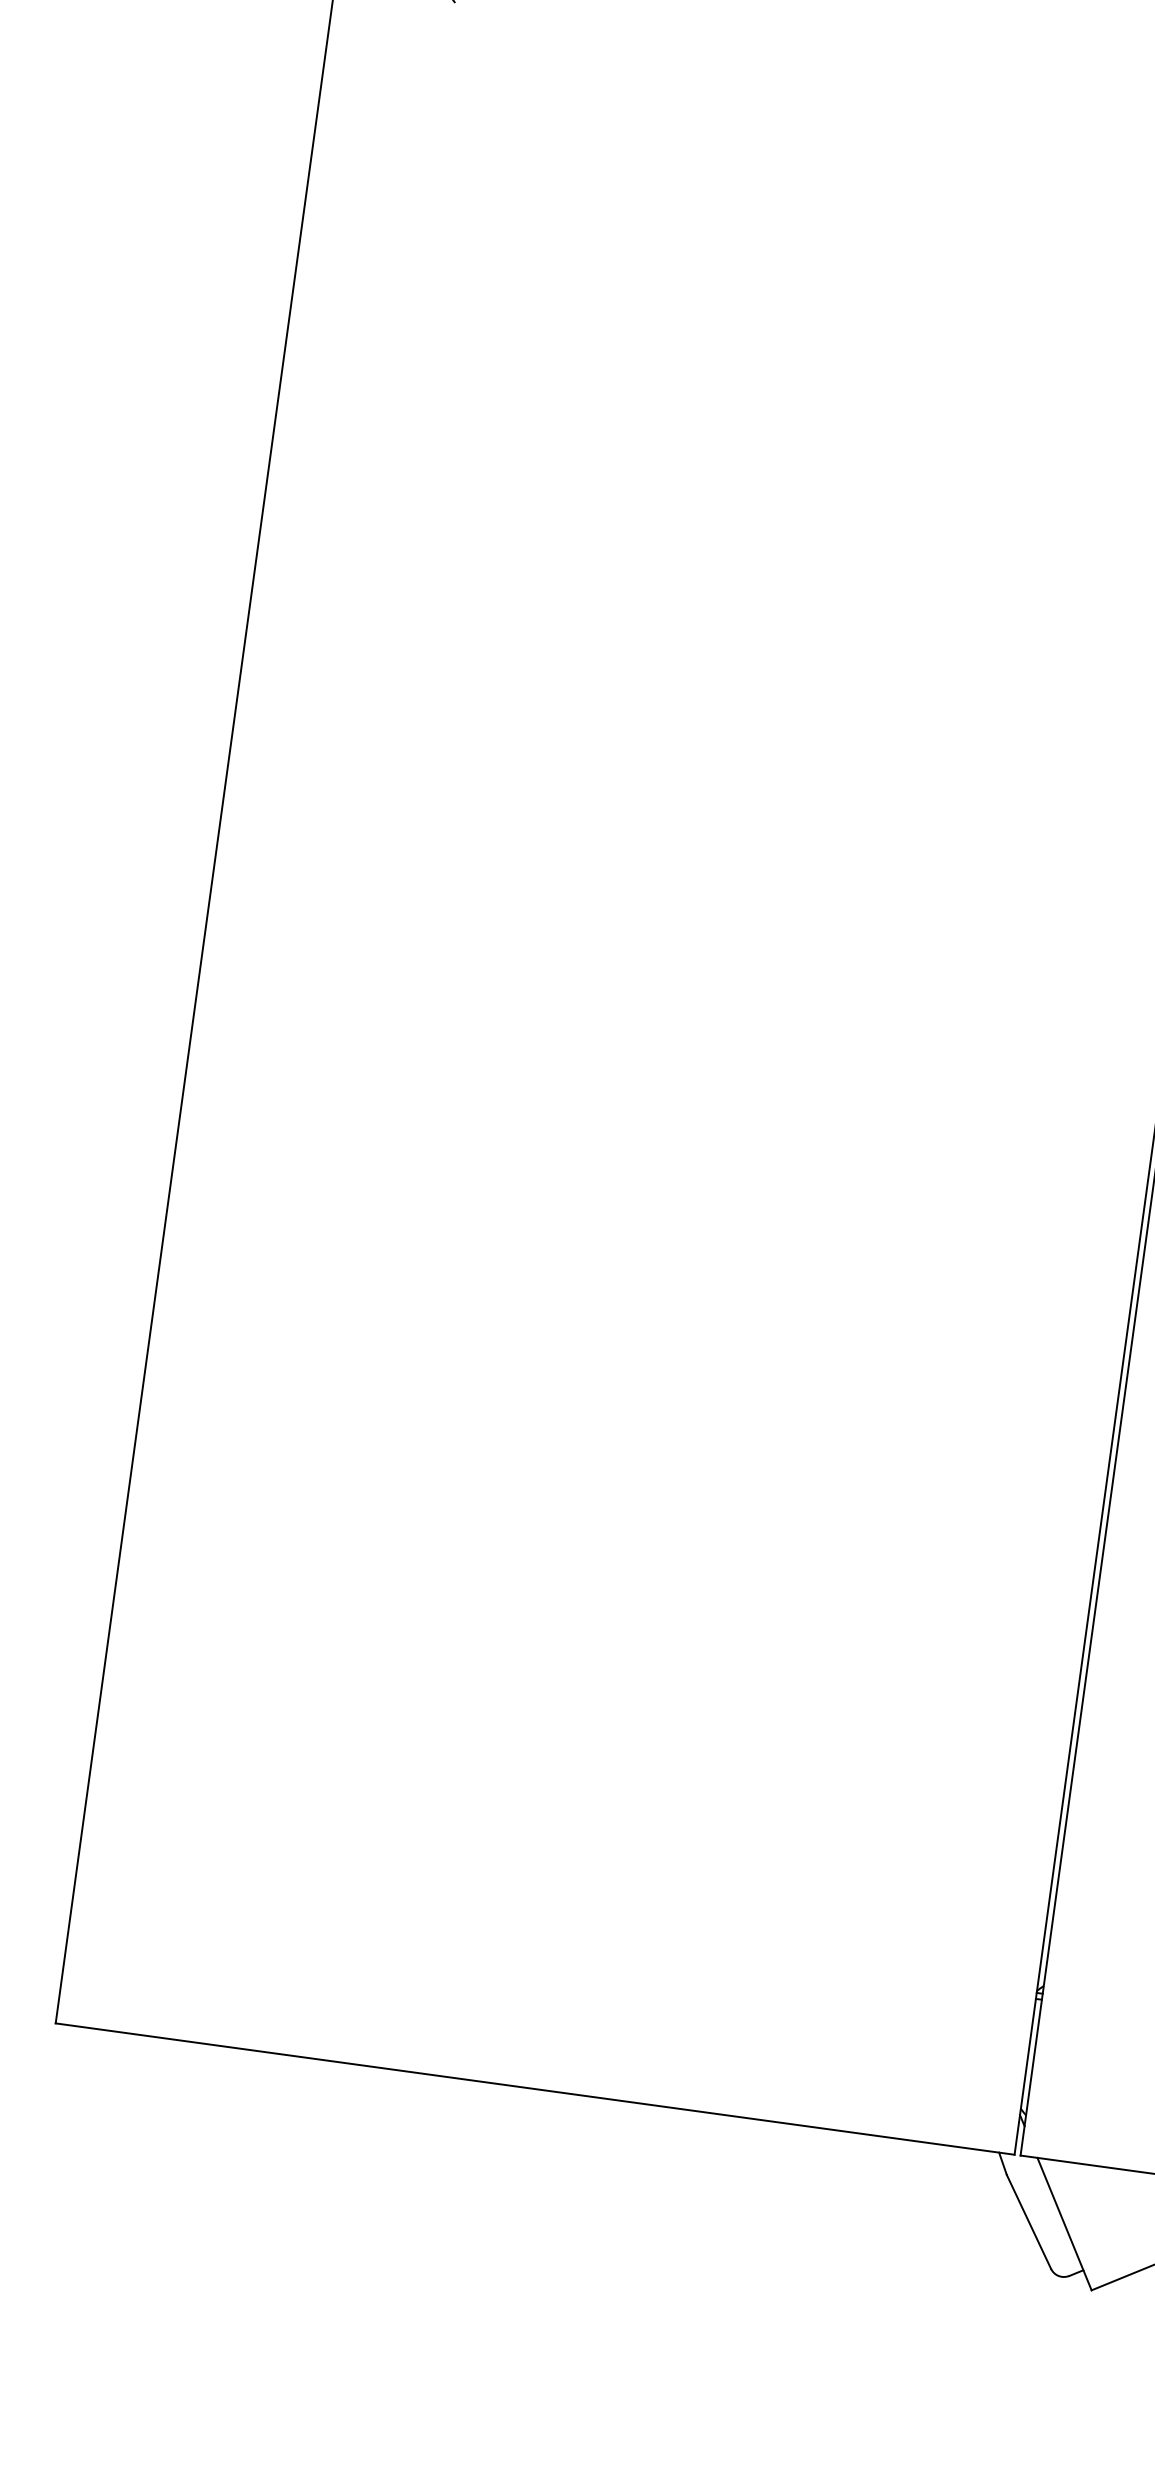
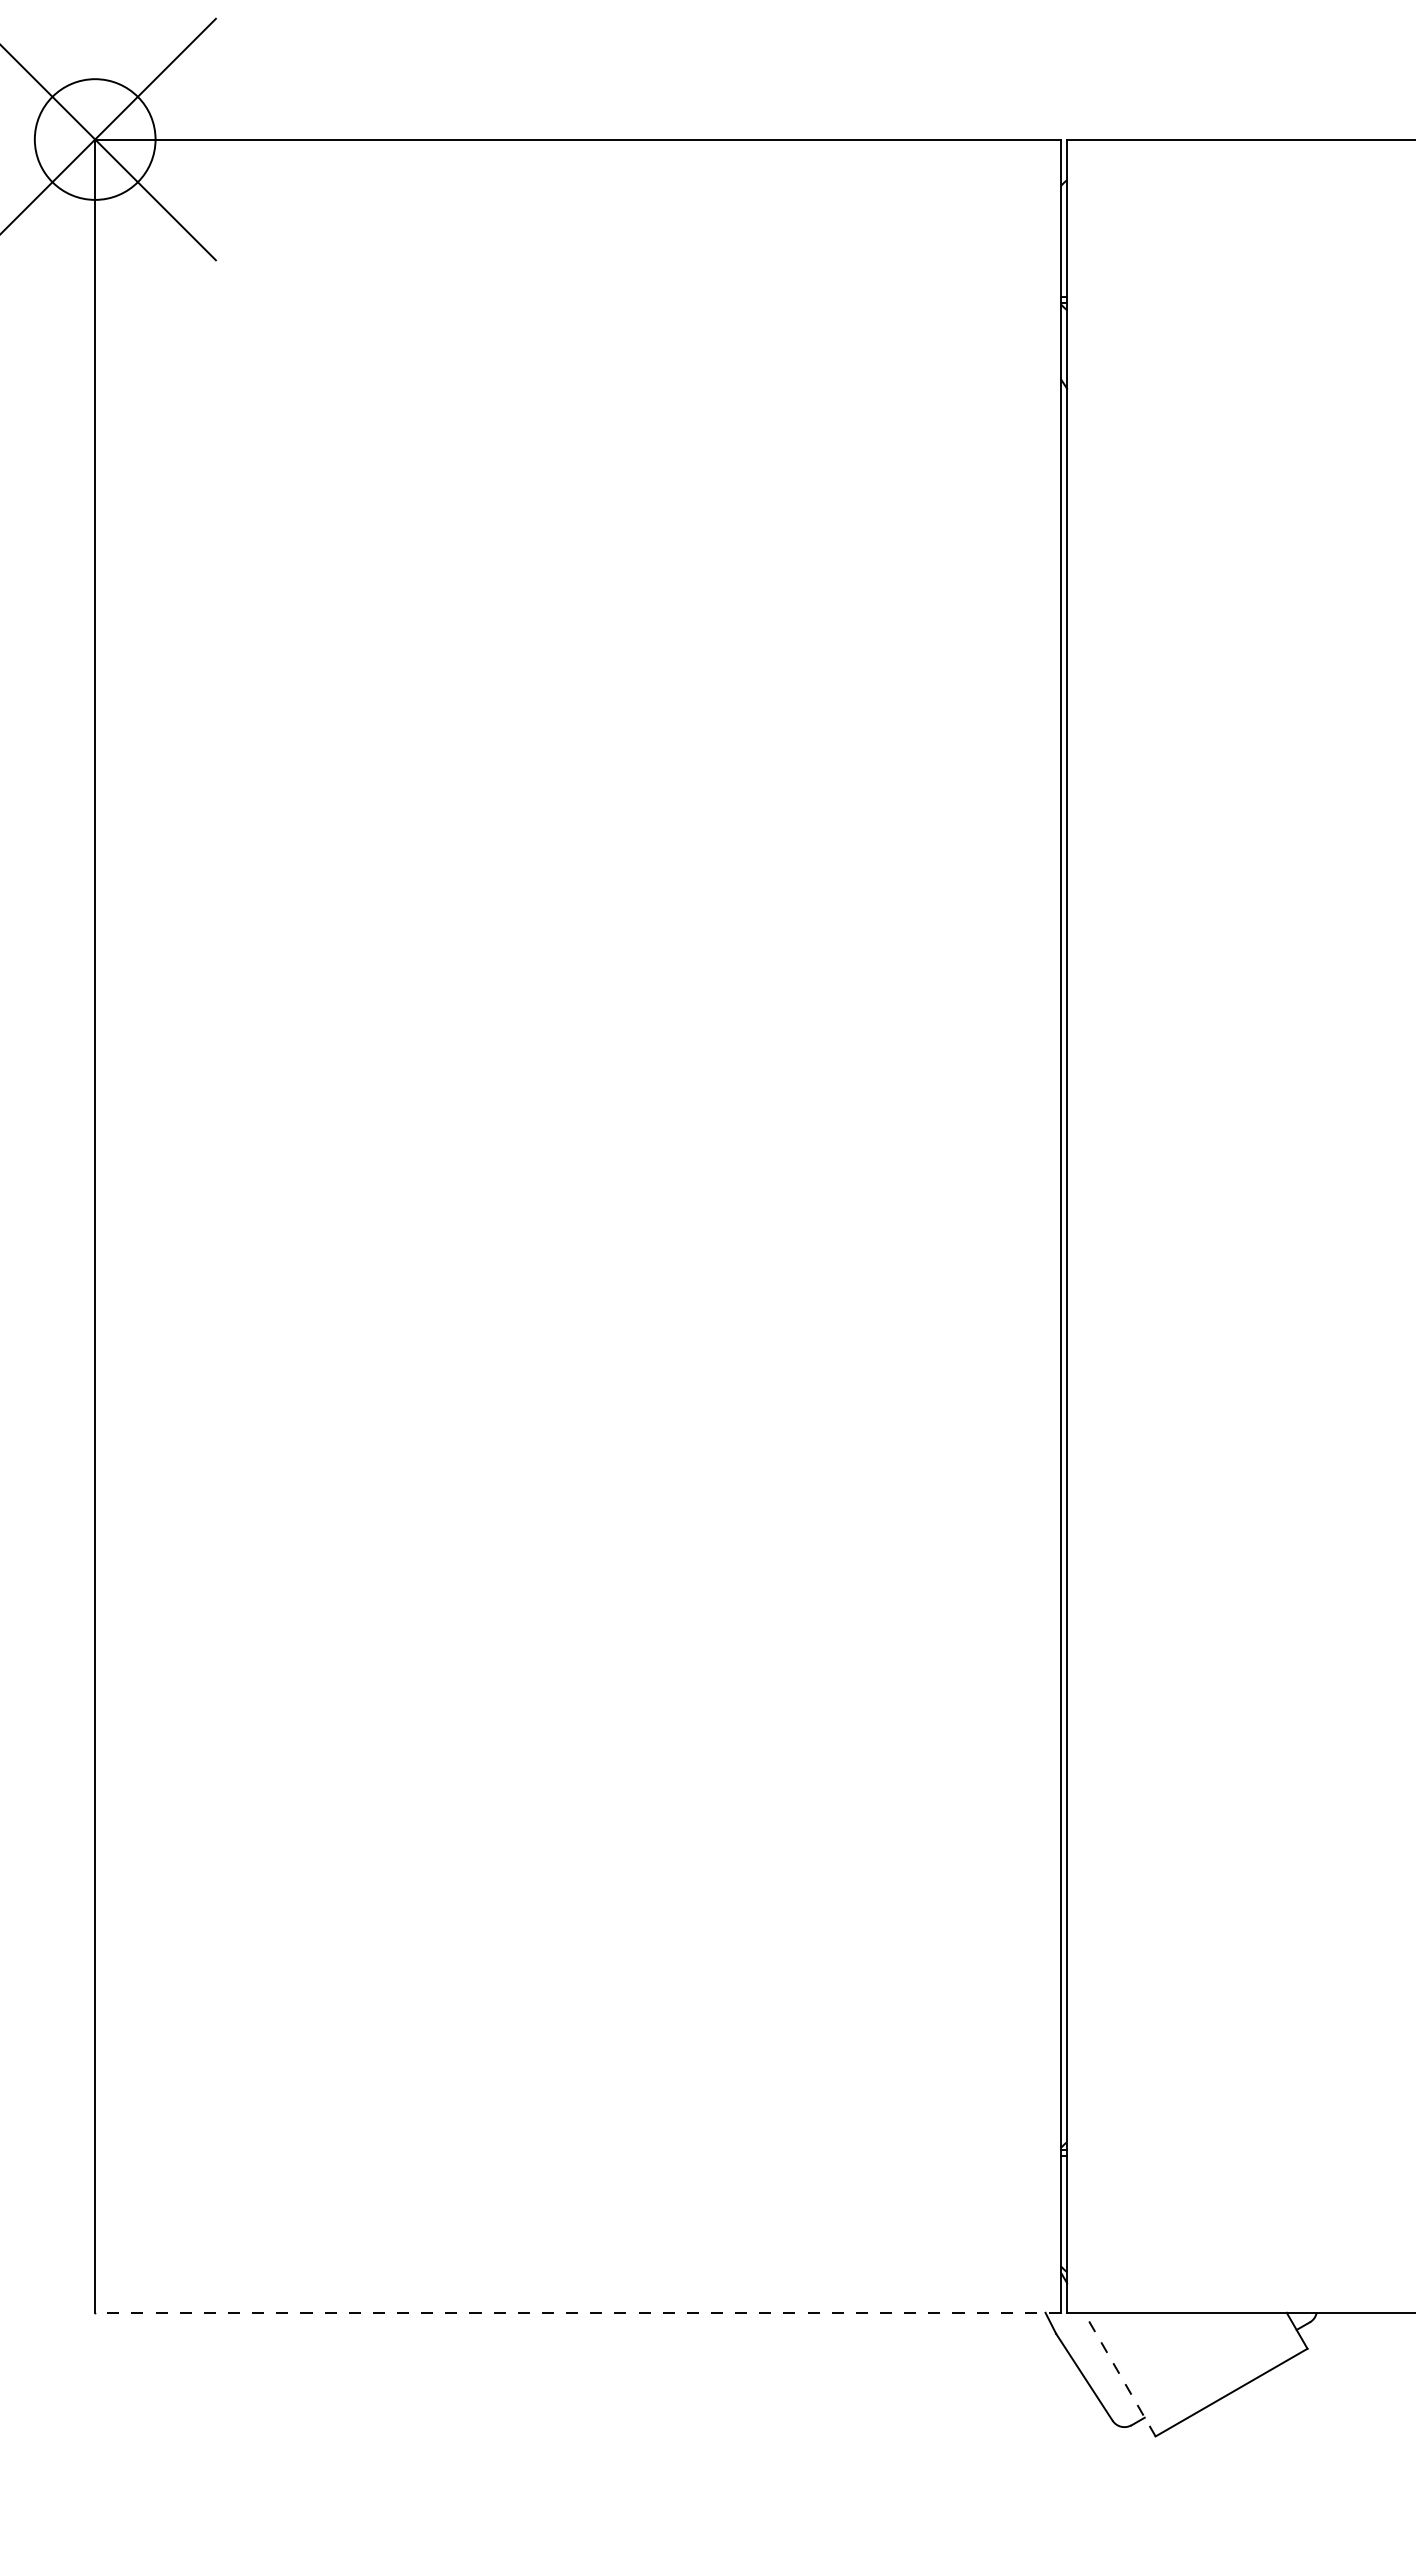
line: (535, 2088) -> (578, 2312), solid -> dashed
line: (1064, 2223) -> (1119, 2374), solid -> dashed

